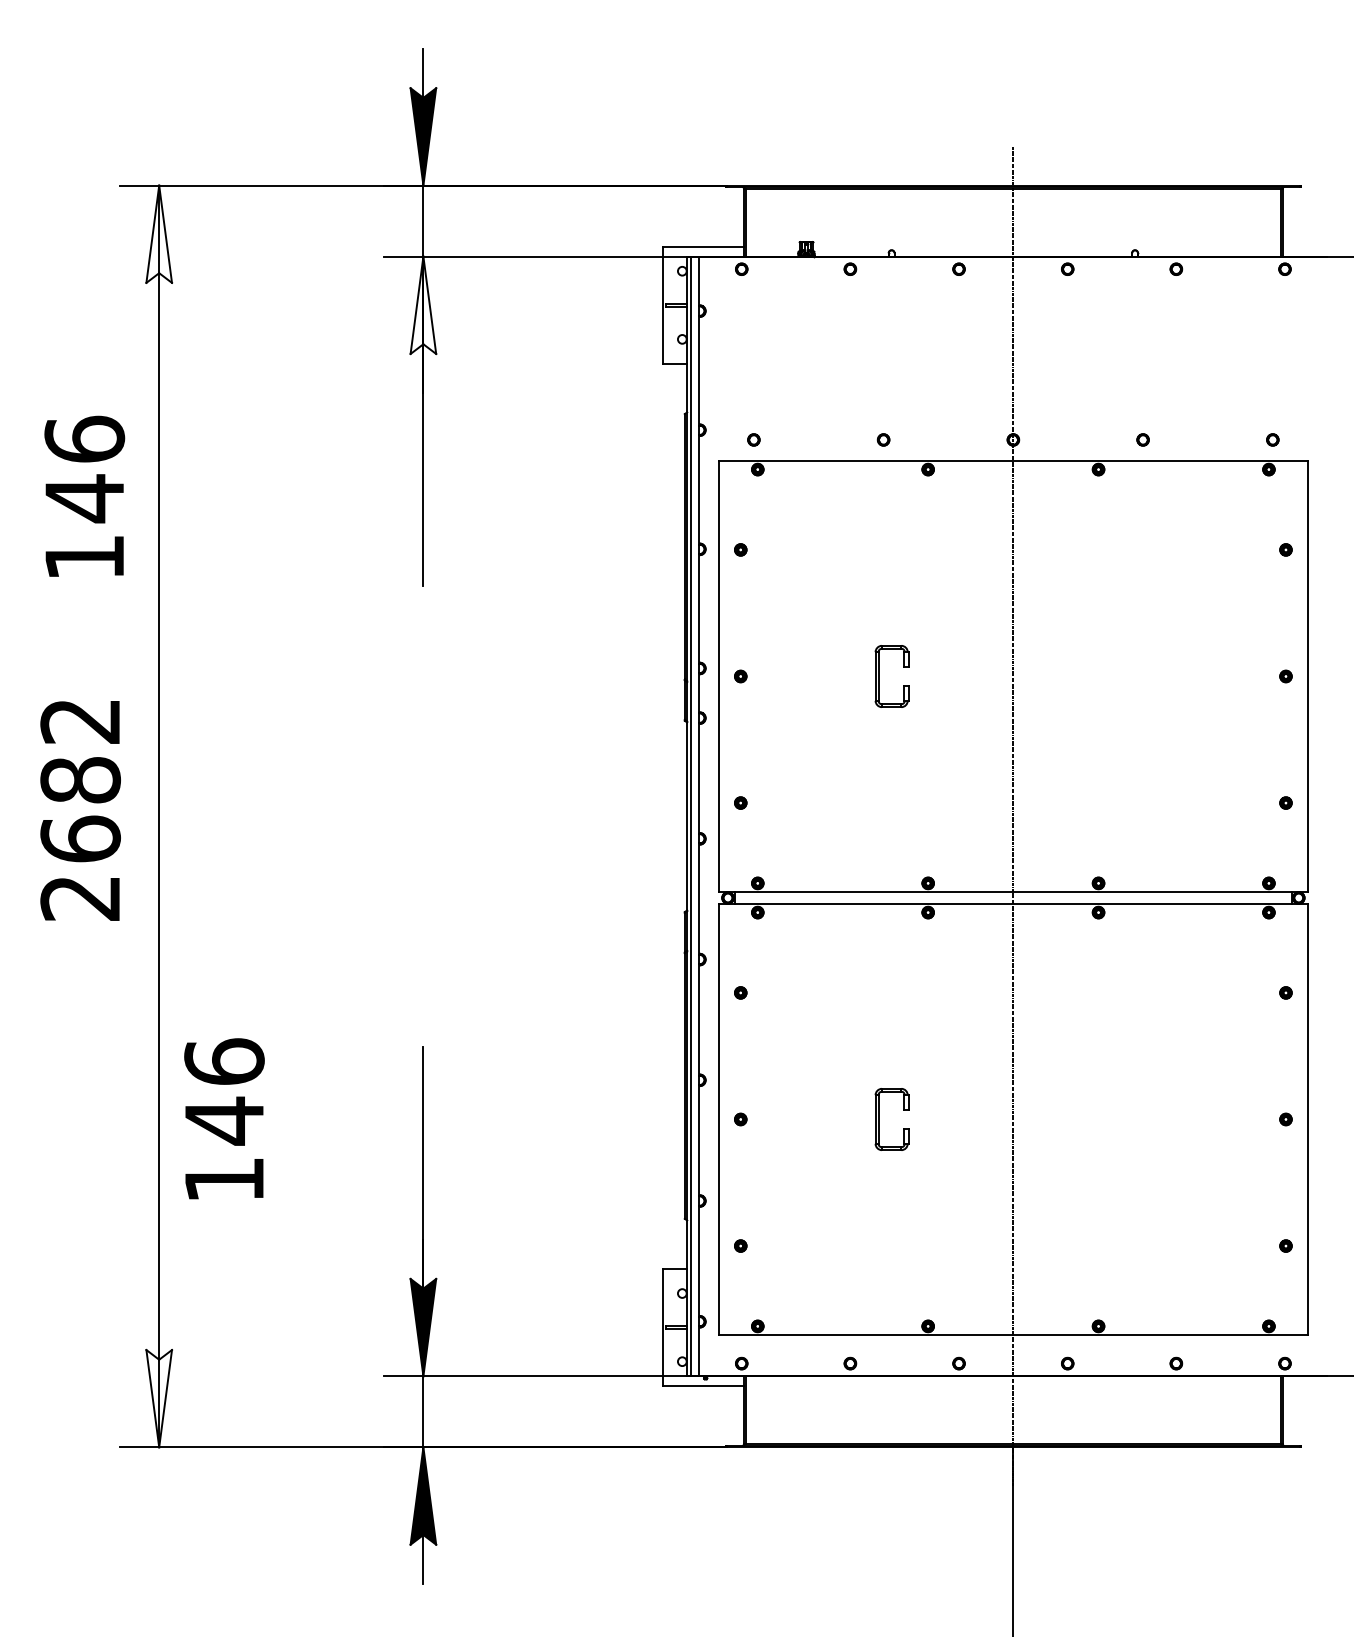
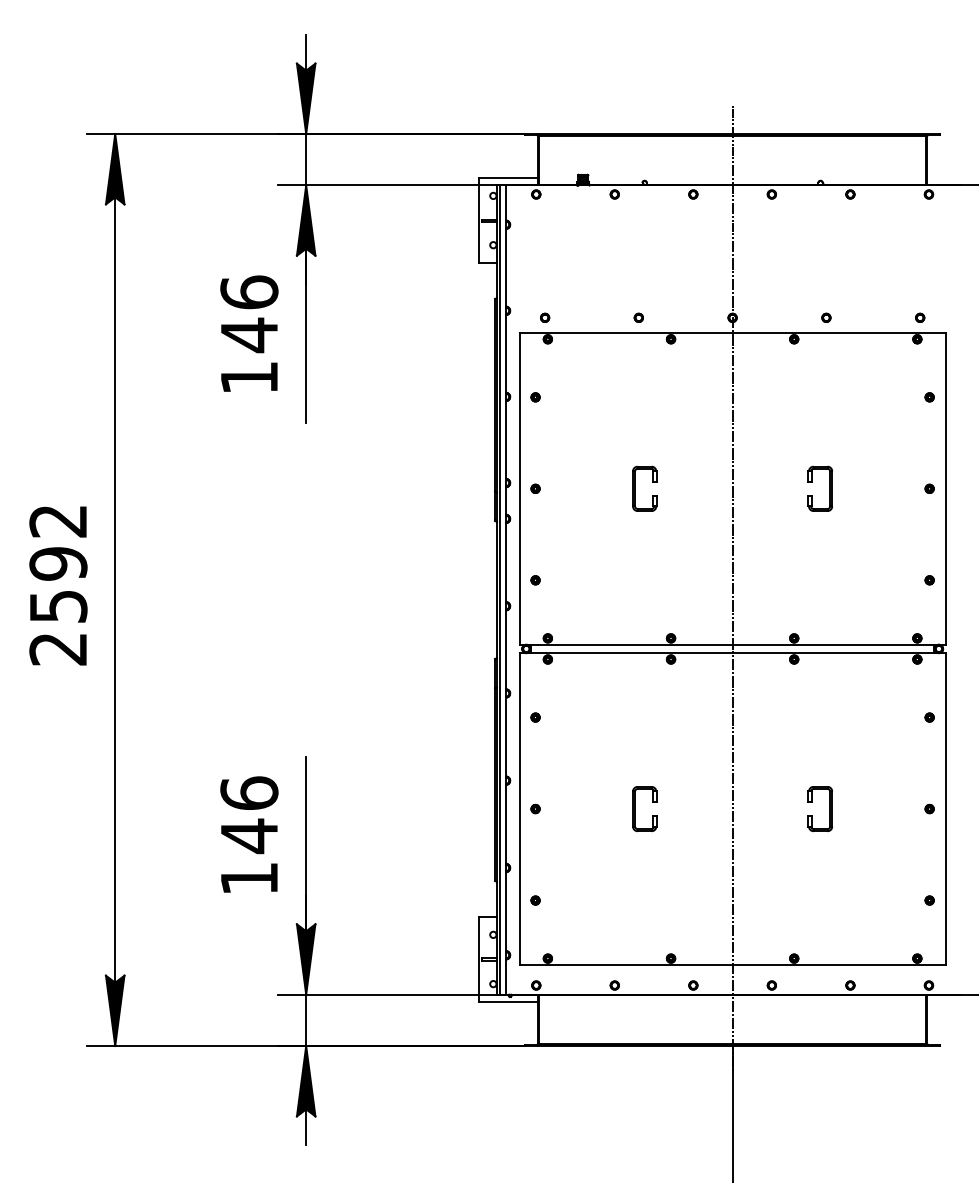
fill: (158, 234) -> (114, 169), added
fill: (422, 305) -> (305, 220), added
text: (84, 496) -> (249, 333), moved
part: (1147, 675) -> (829, 488), added
text: (80, 810) -> (58, 585), 2682 -> 2592
text: (224, 1118) -> (249, 834), moved
part: (1123, 1128) -> (812, 815), added
fill: (158, 1398) -> (114, 1010), added

